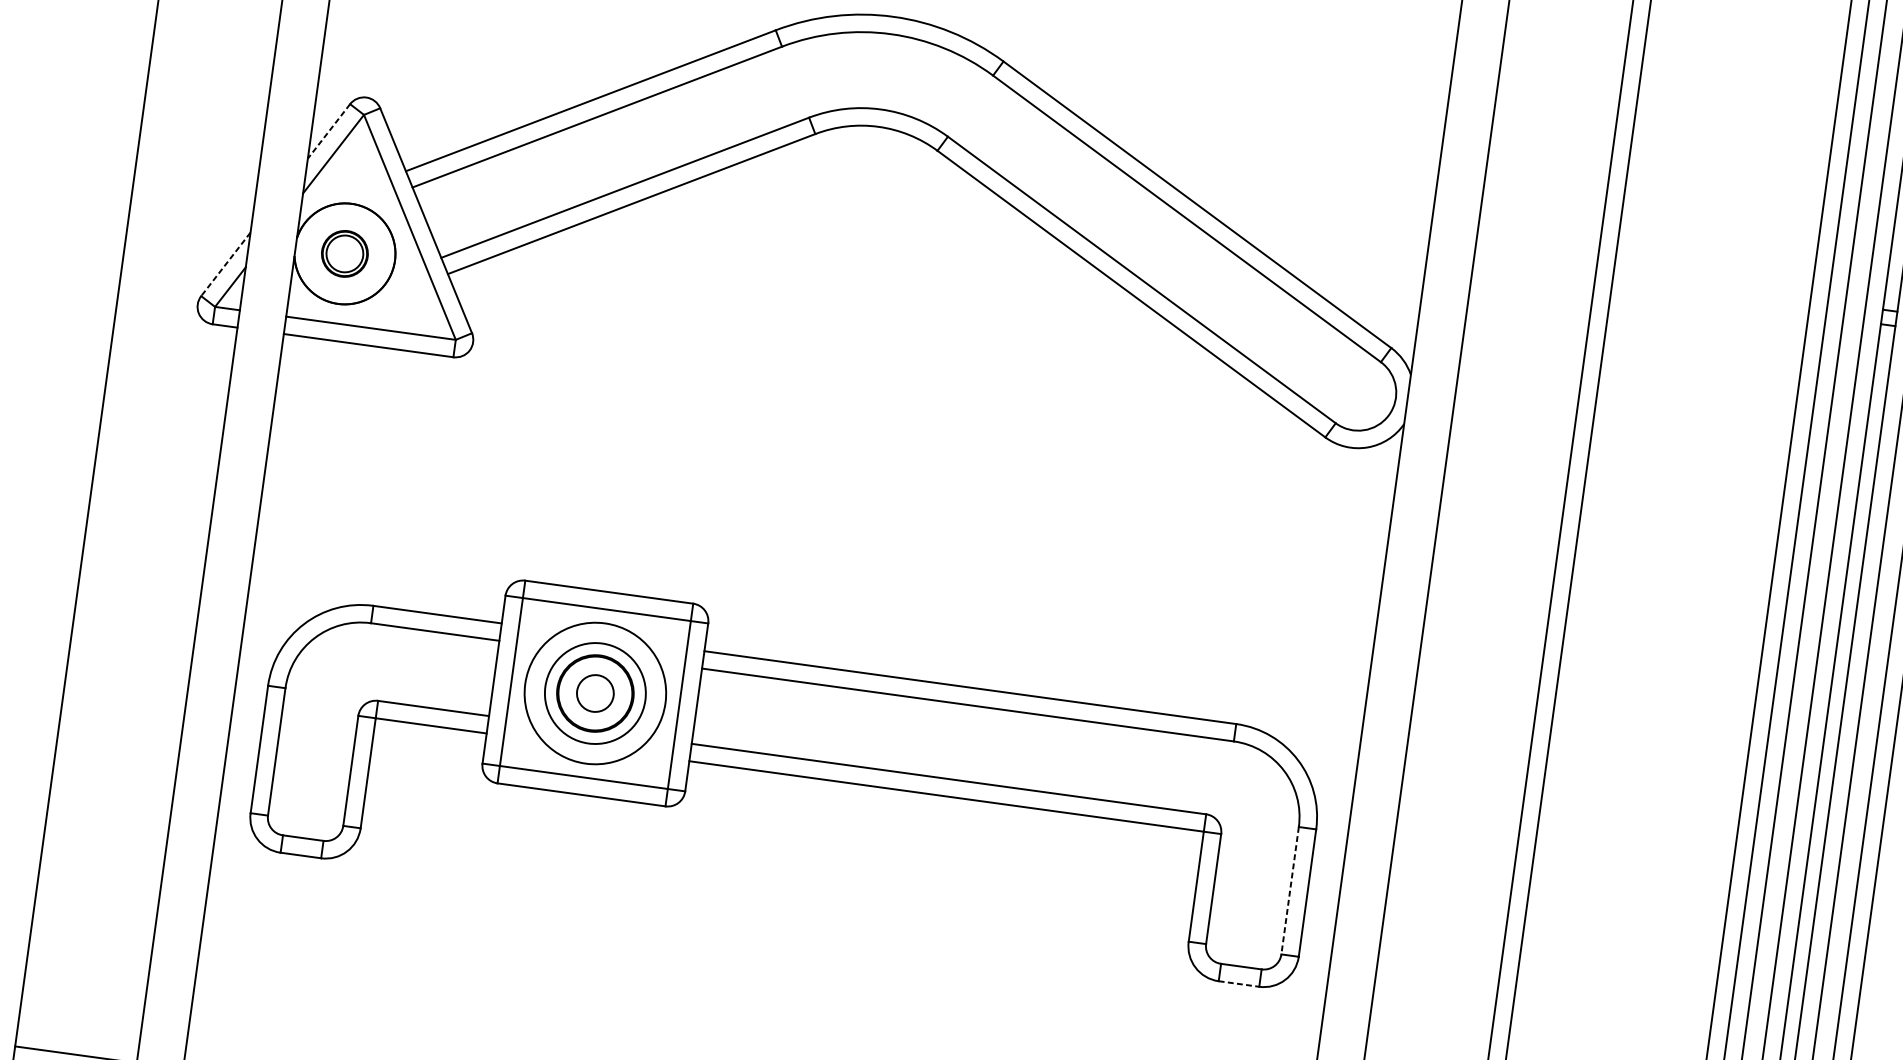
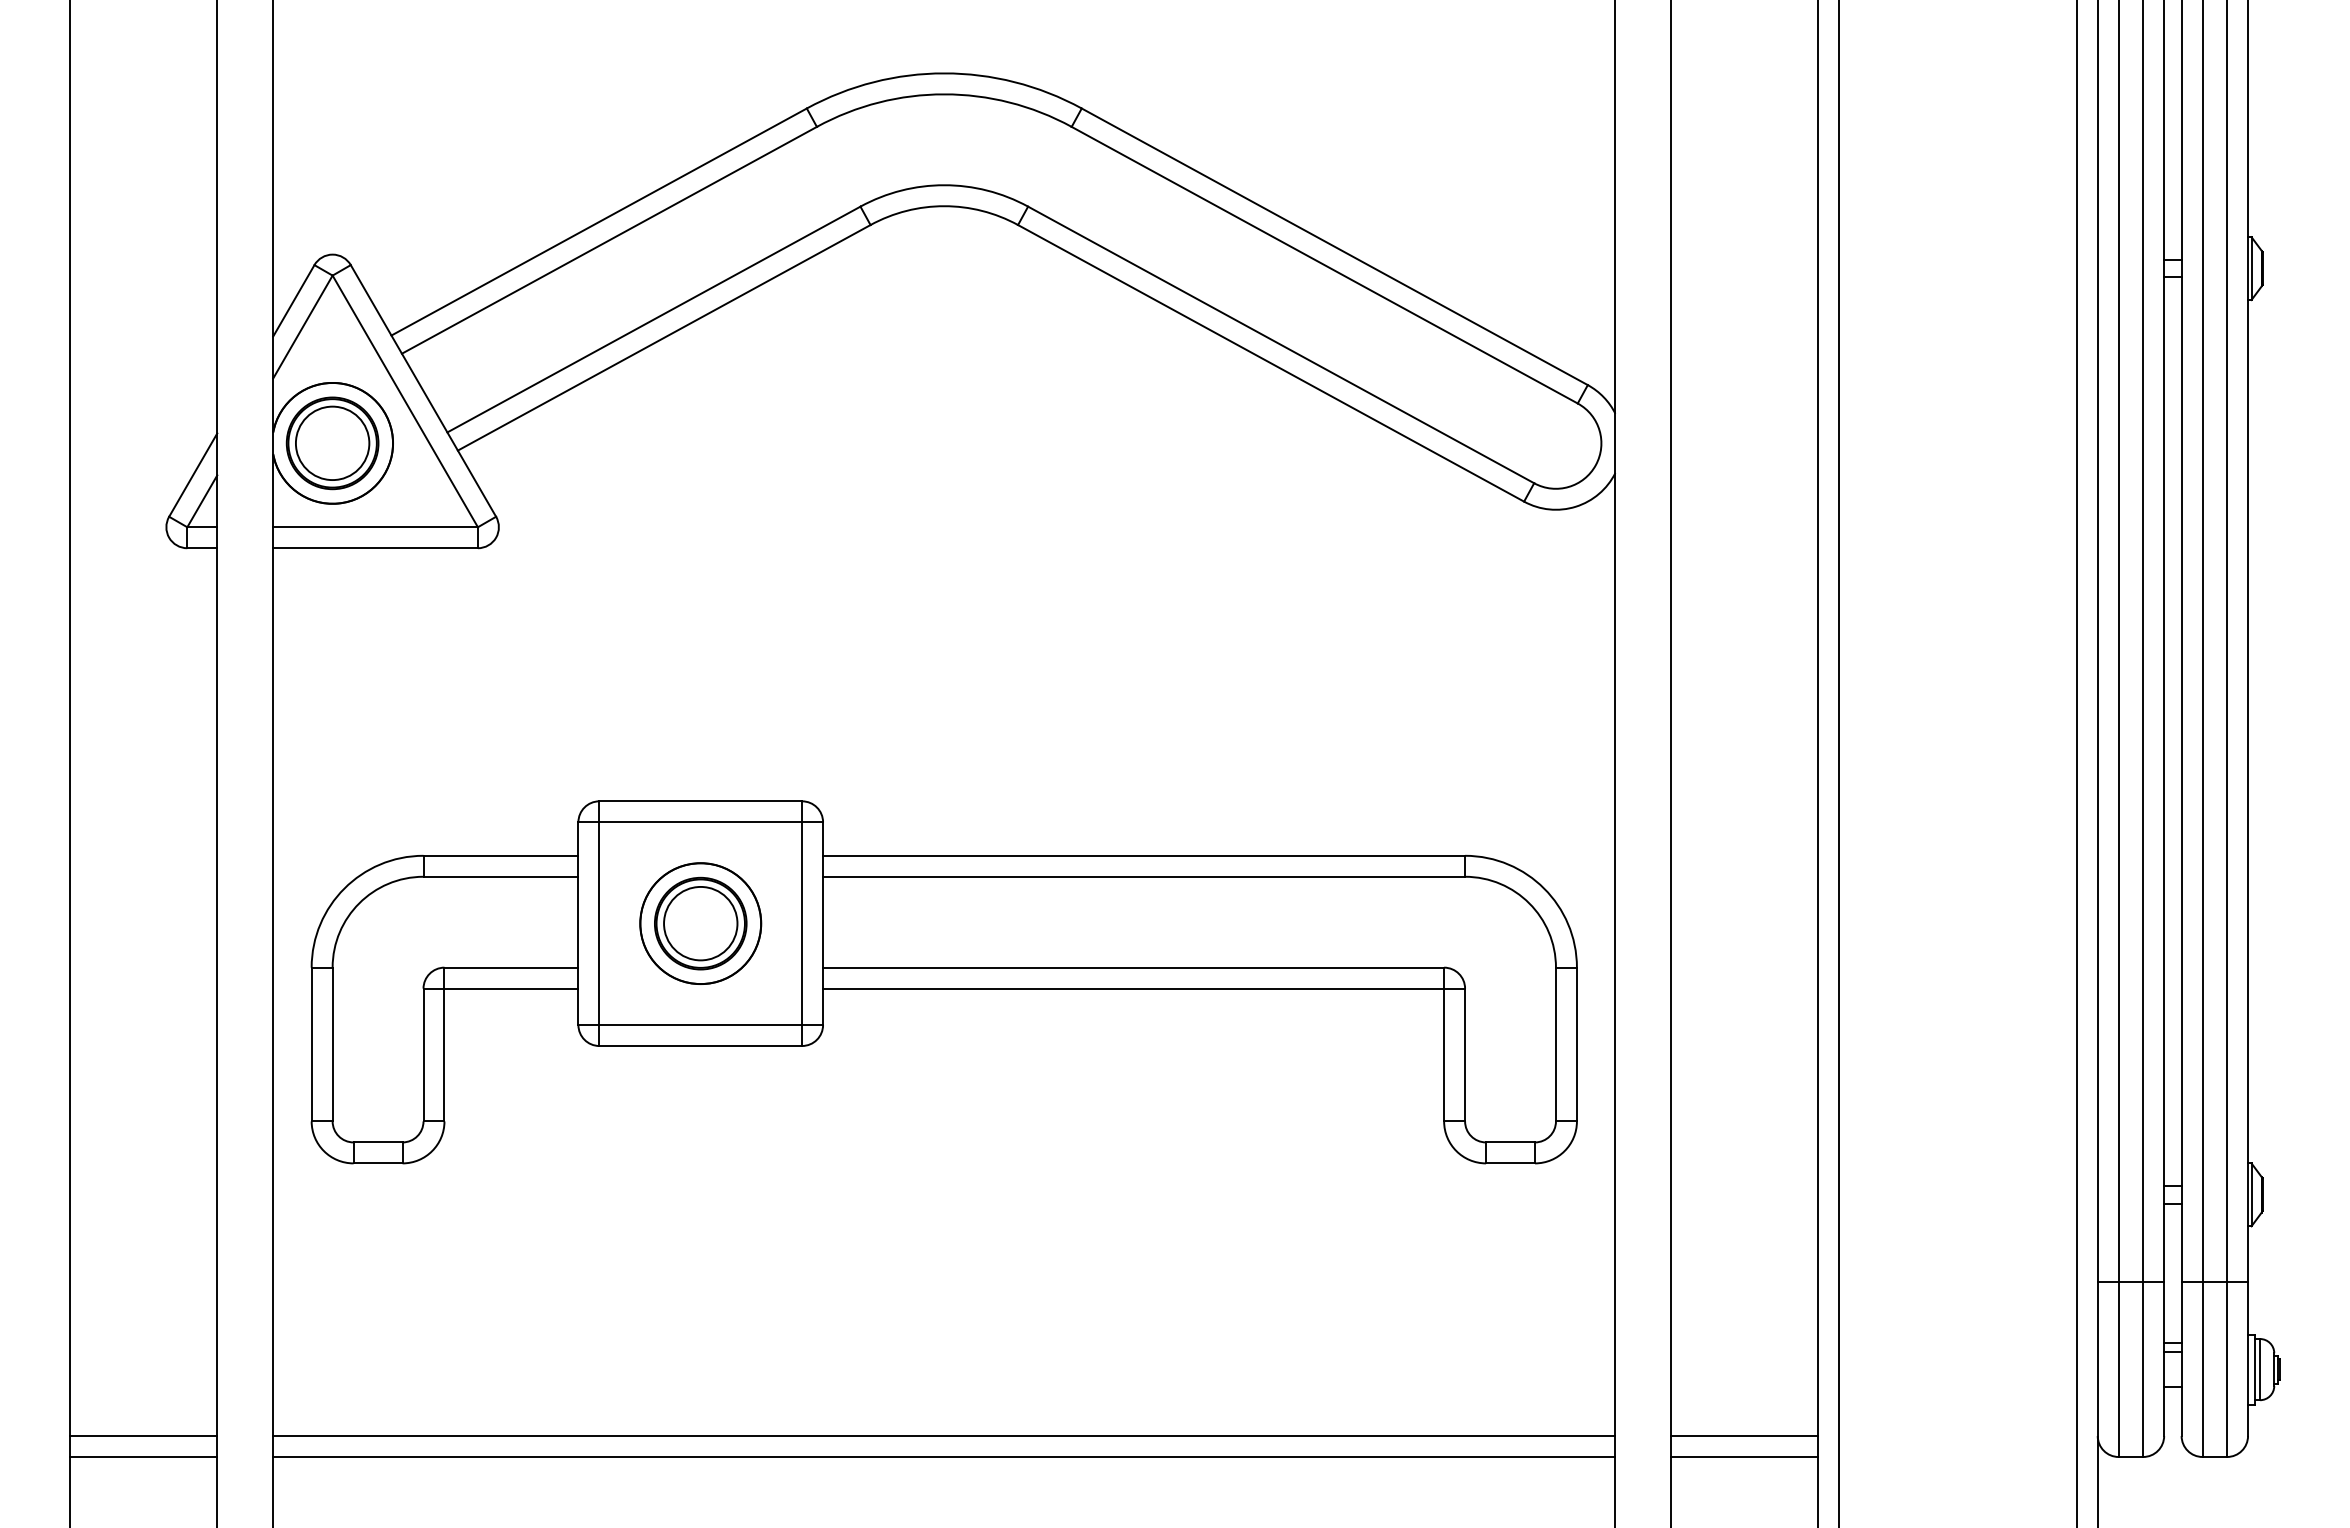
line: (328, 131) -> (293, 301), dashed -> solid
part: (344, 253) -> (332, 443), size x1.67
line: (225, 264) -> (192, 475), dashed -> solid
circle: (595, 693) -> (700, 923), size x0.71
circle: (595, 693) -> (700, 923), size x1.67
line: (1289, 890) -> (1555, 1044), dashed -> solid
line: (1239, 984) -> (1511, 1163), dashed -> solid

